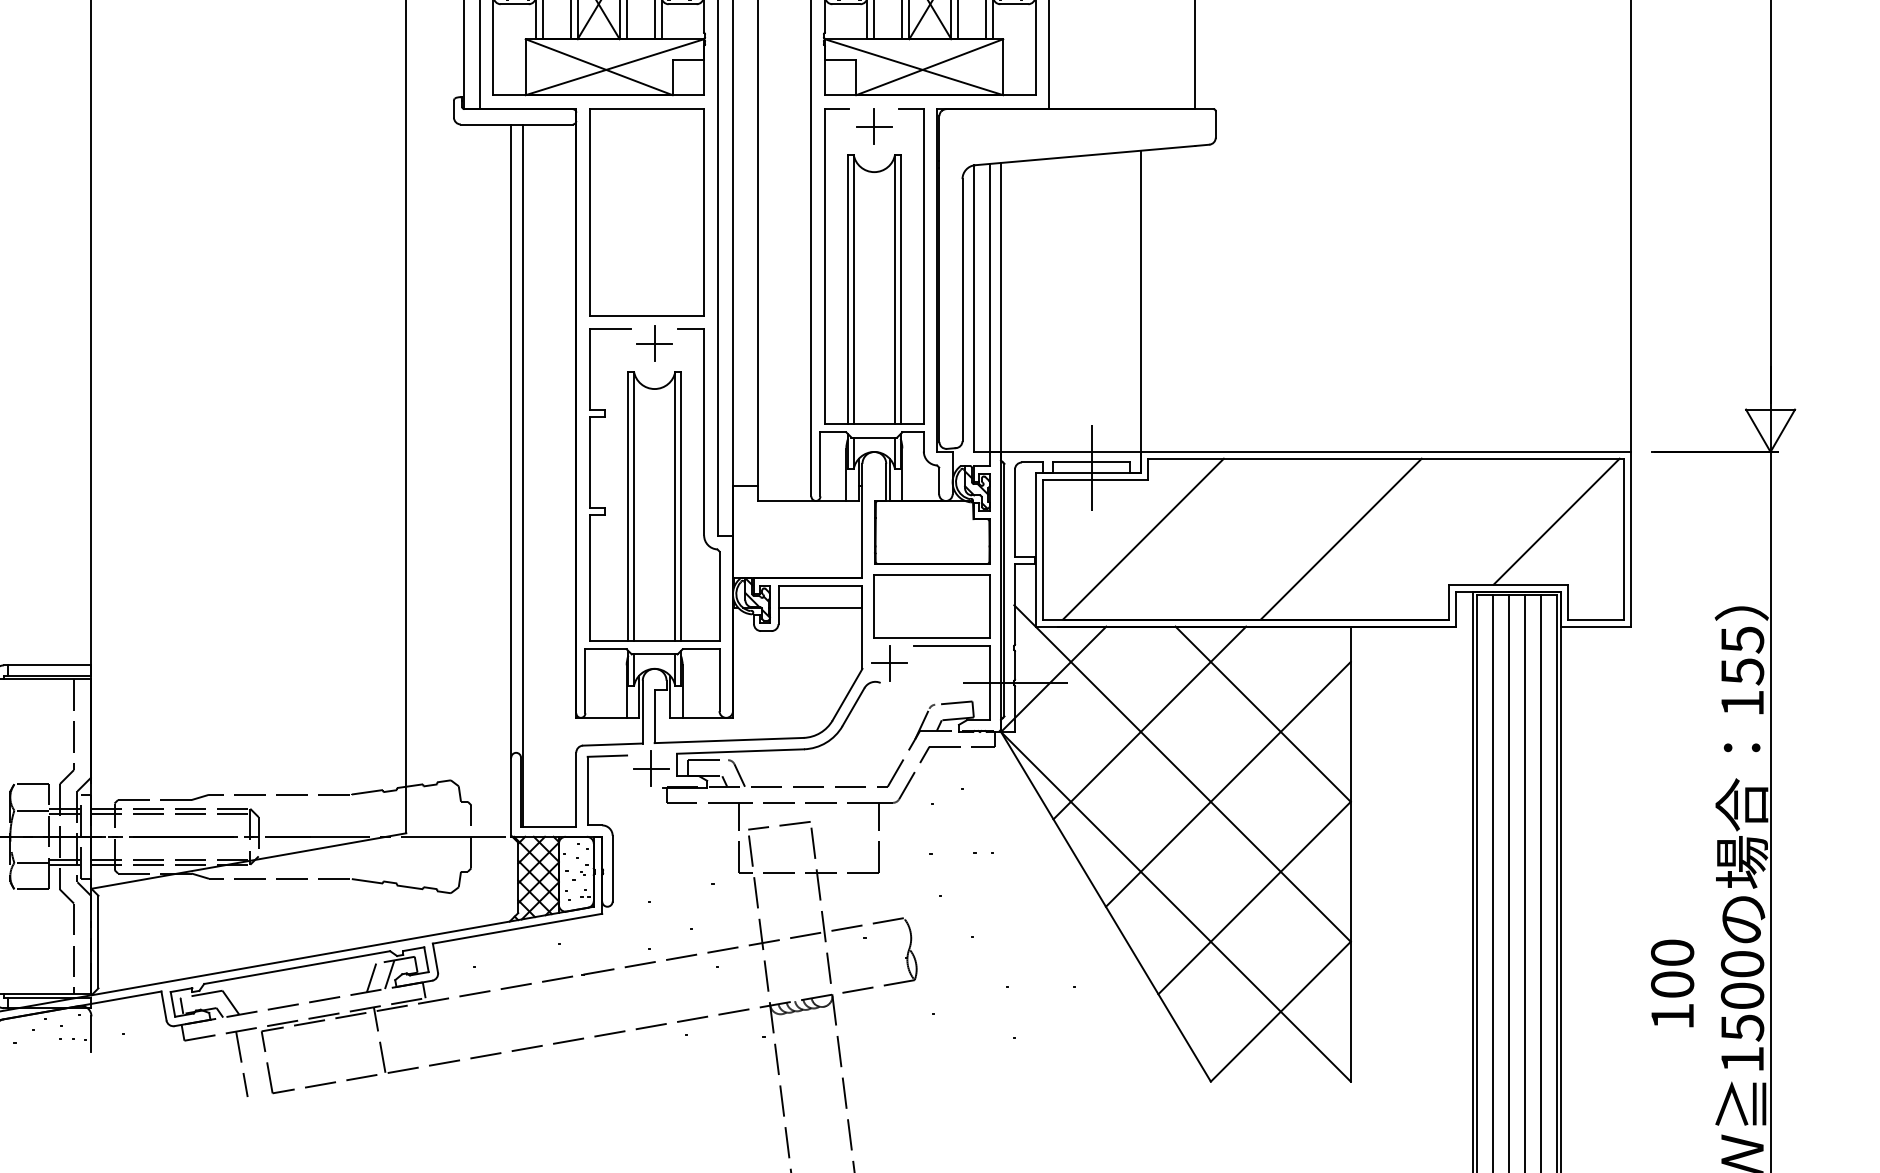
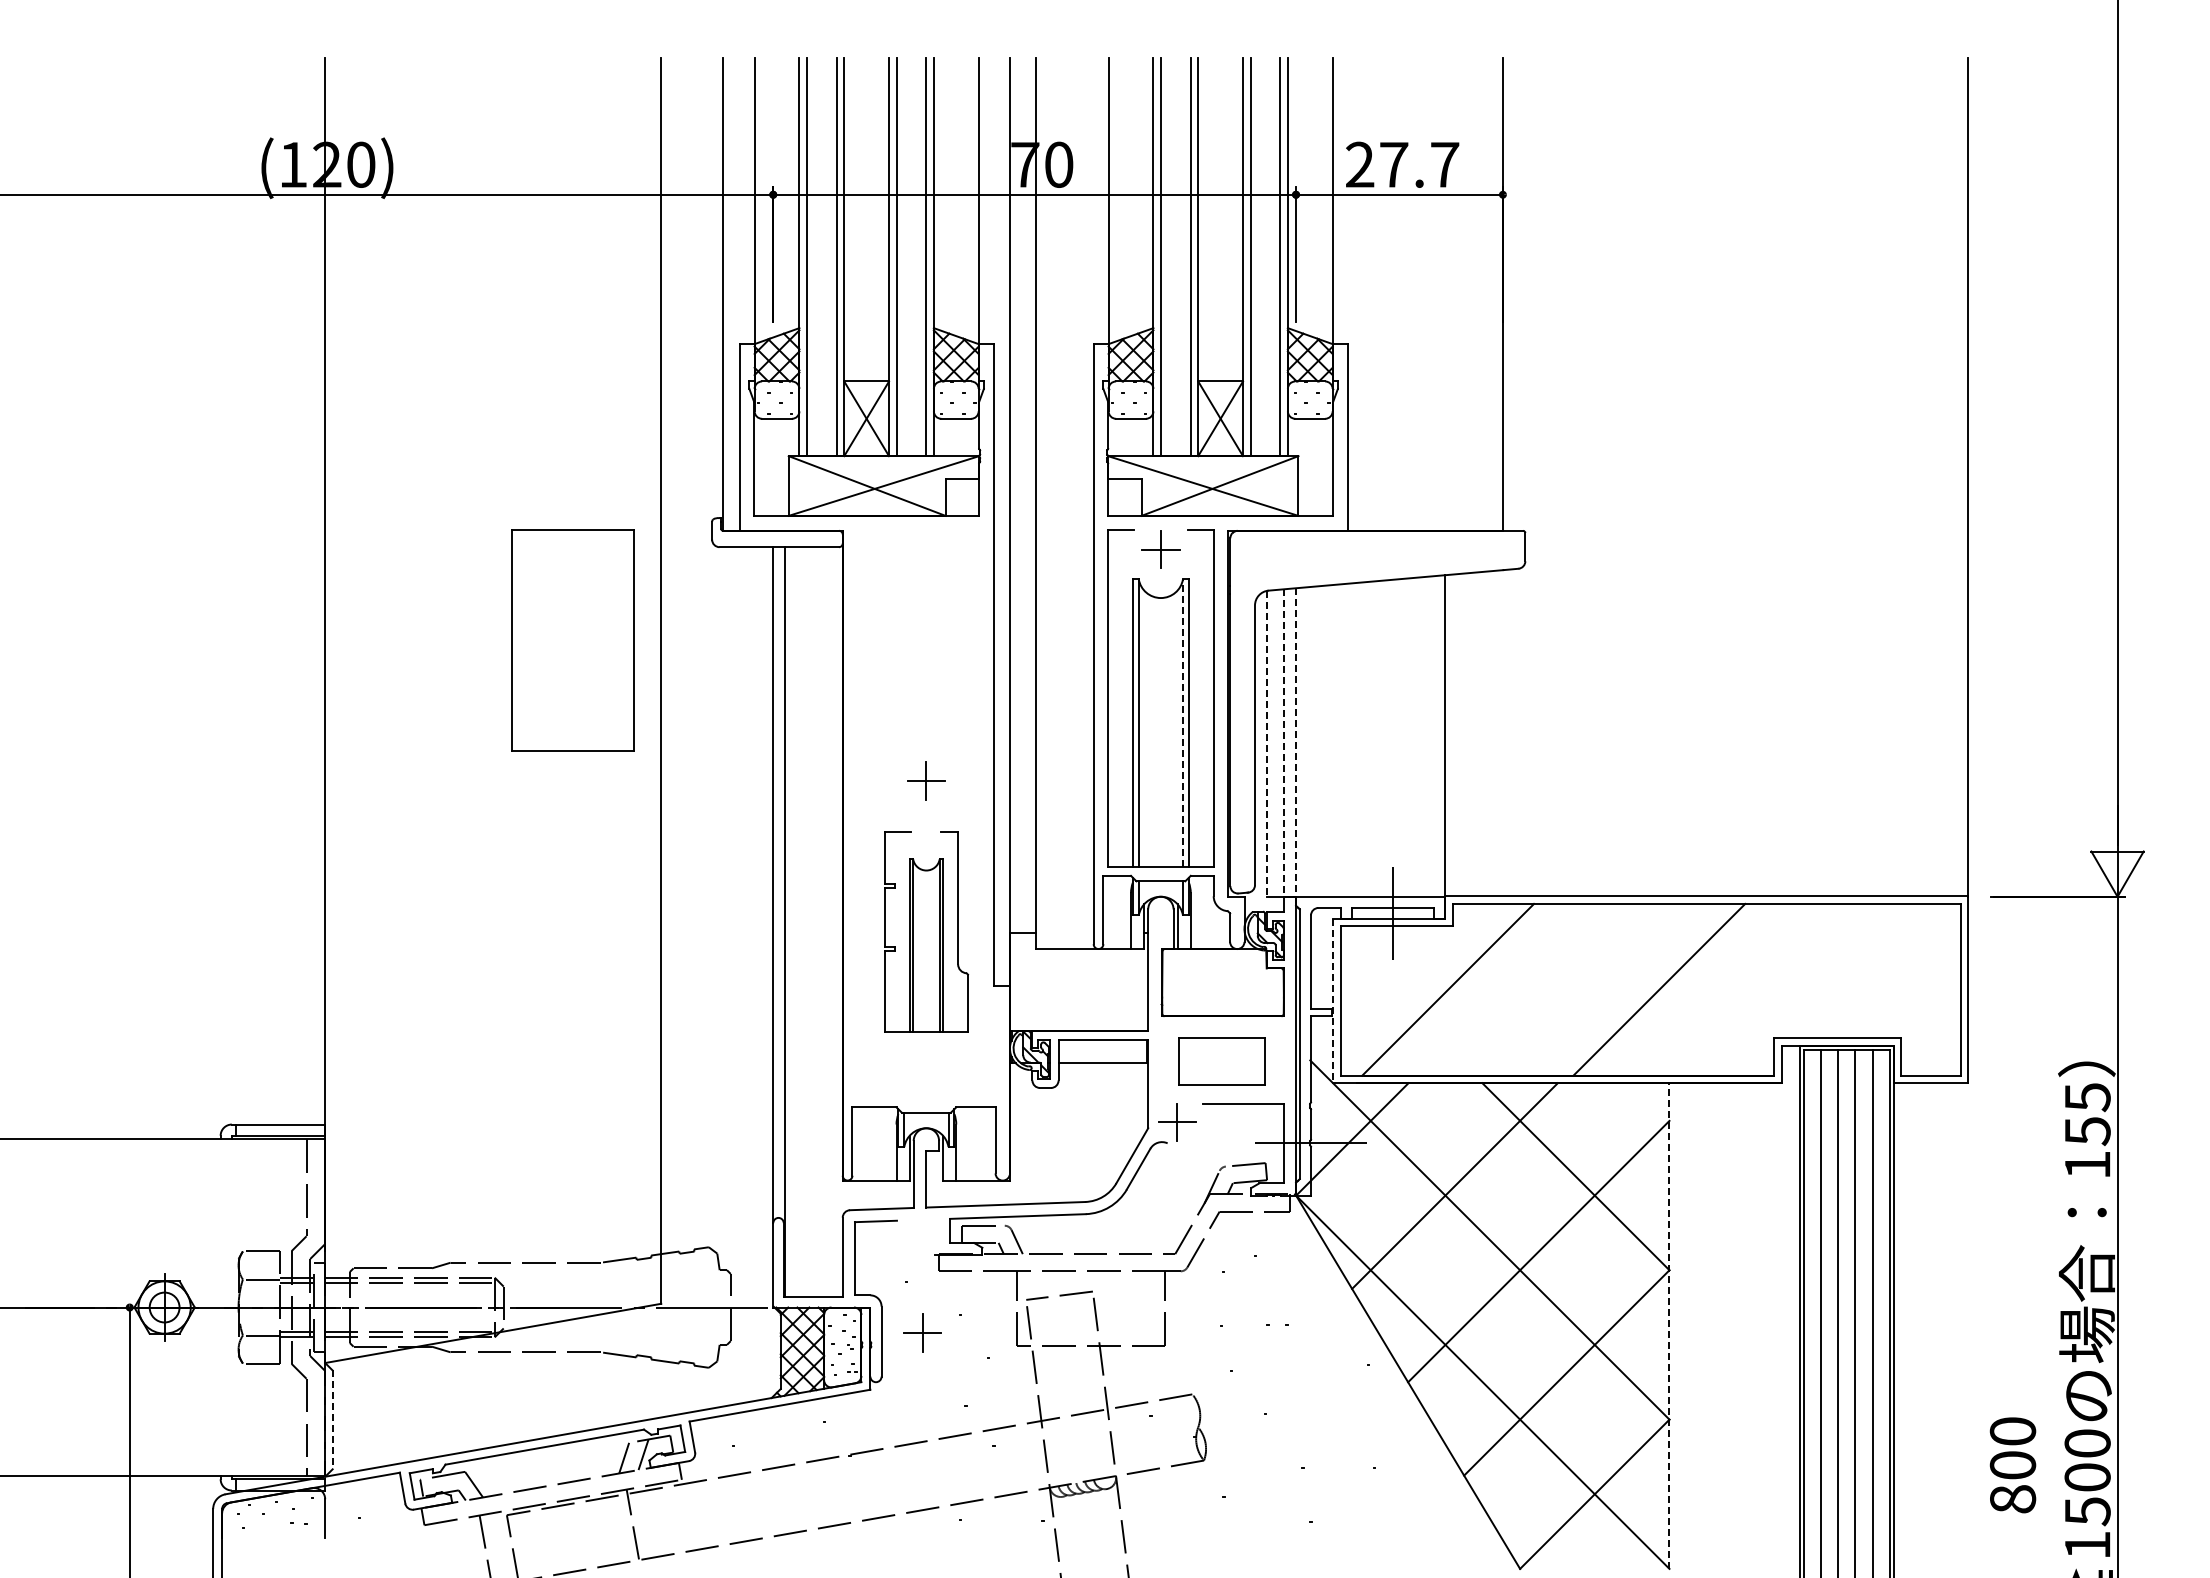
part: (646, 211) -> (572, 640), moved
line: (895, 289) -> (1183, 723), solid -> dashed
line: (973, 308) -> (1266, 743), solid -> dashed
line: (989, 308) -> (1283, 743), solid -> dashed
line: (1001, 308) -> (1296, 743), solid -> dashed
part: (654, 484) -> (926, 931), size x0.6
line: (1556, 521) -> (1889, 970), removed
line: (1036, 550) -> (1333, 1001), solid -> dashed
part: (931, 606) -> (1221, 1061), size x0.7
part: (651, 768) -> (922, 1332), moved
line: (1350, 854) -> (1669, 1326), solid -> dashed
line: (98, 942) -> (332, 1420), solid -> dashed
text: (1673, 1016) -> (2013, 1499), 100 -> 800

